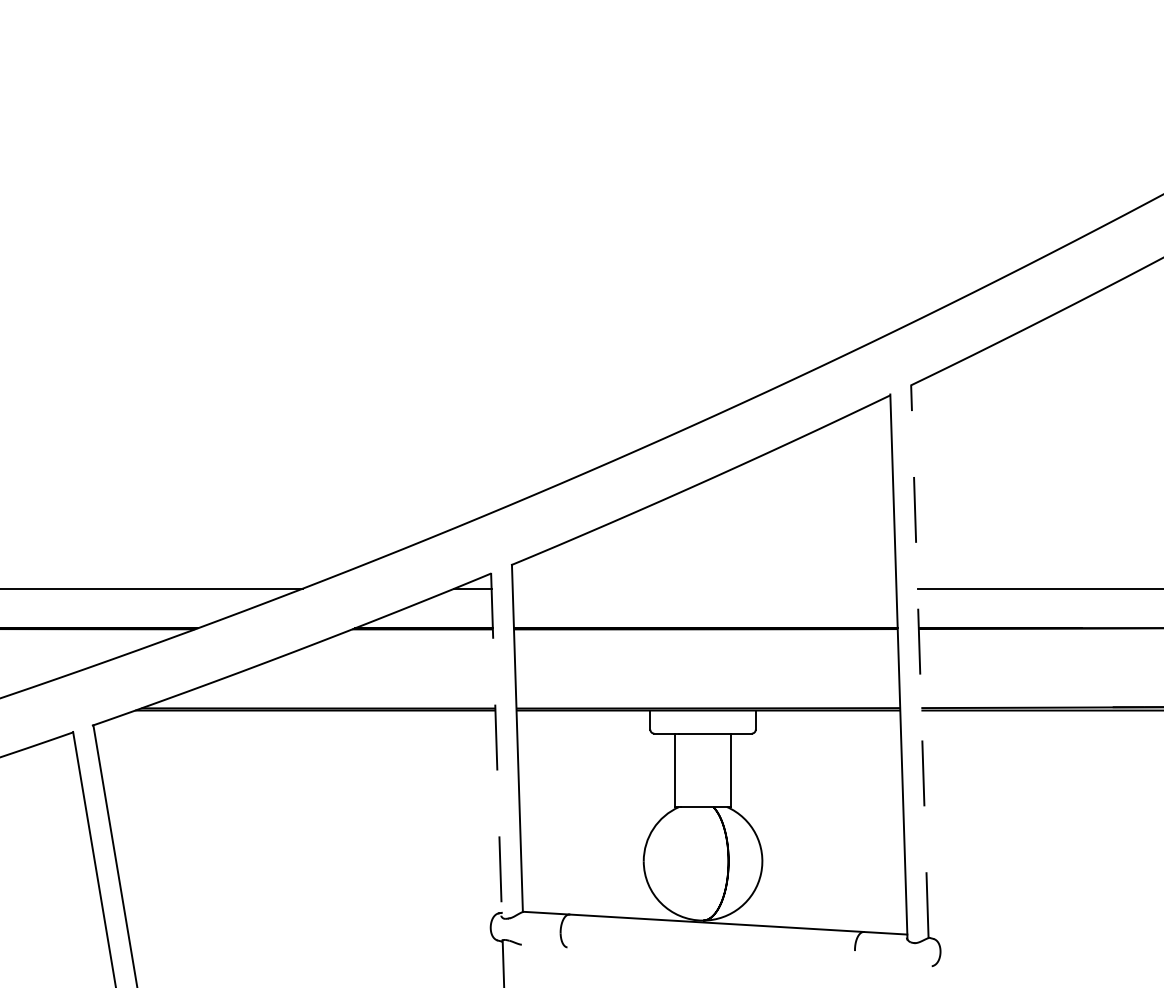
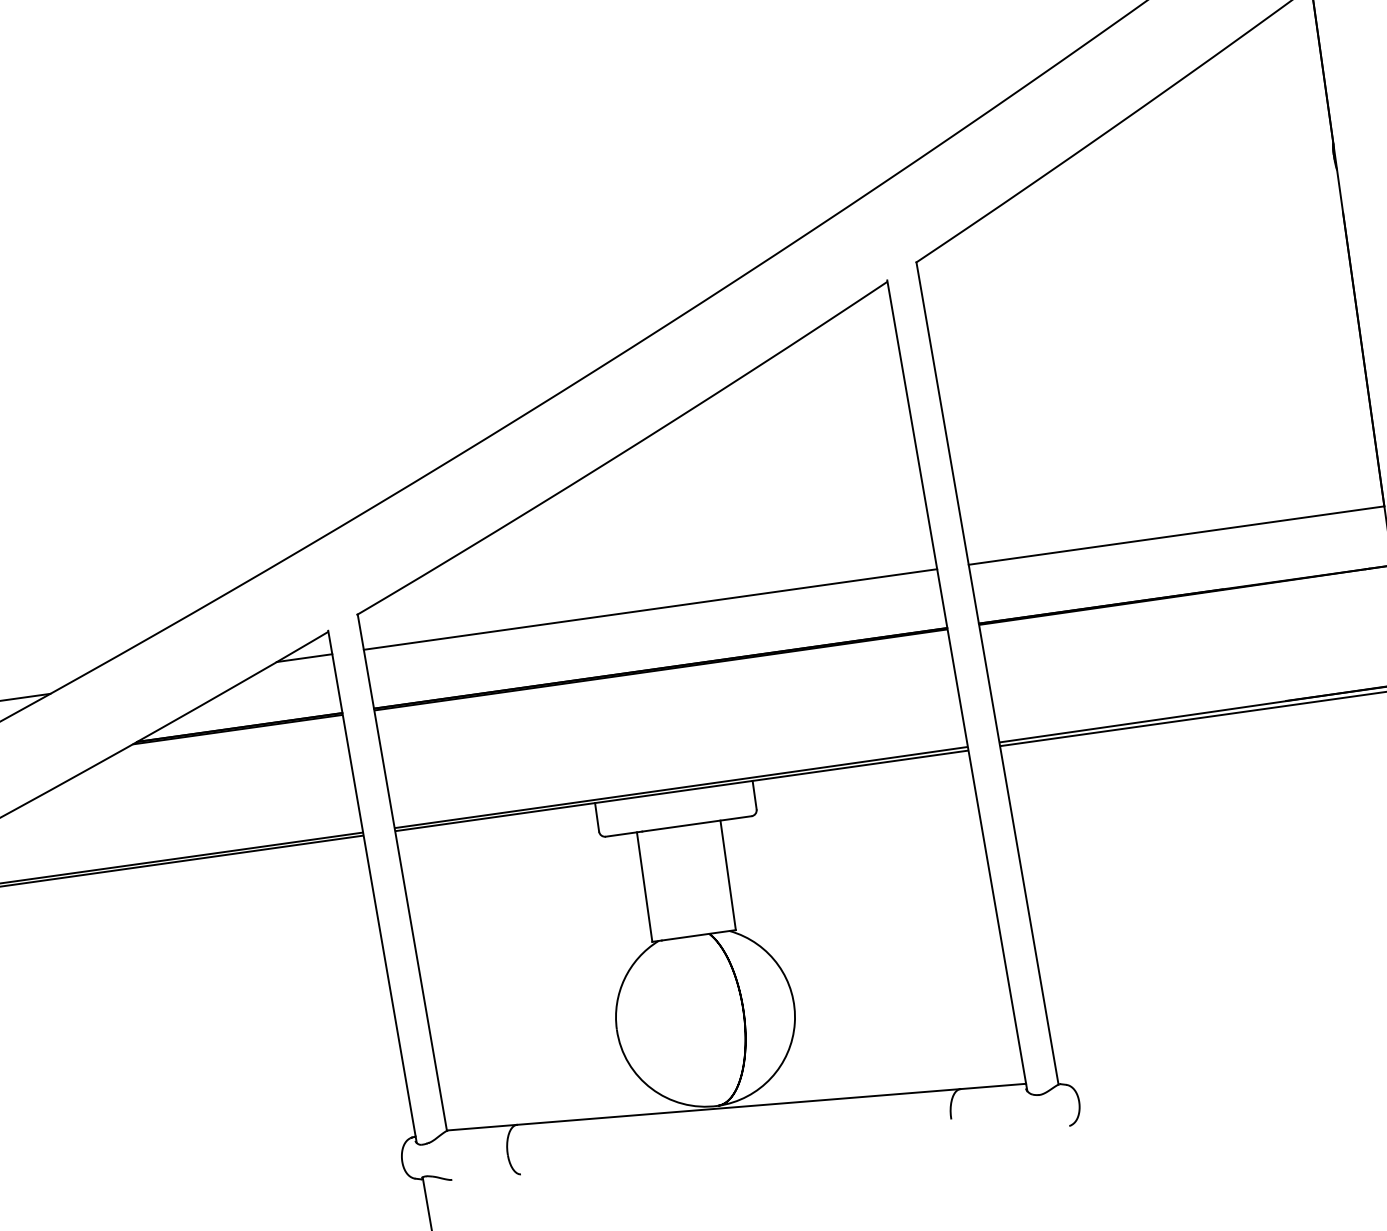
line: (704, 588) -> (650, 609), added
line: (919, 661) -> (986, 673), dashed -> solid
line: (496, 745) -> (372, 887), dashed -> solid

